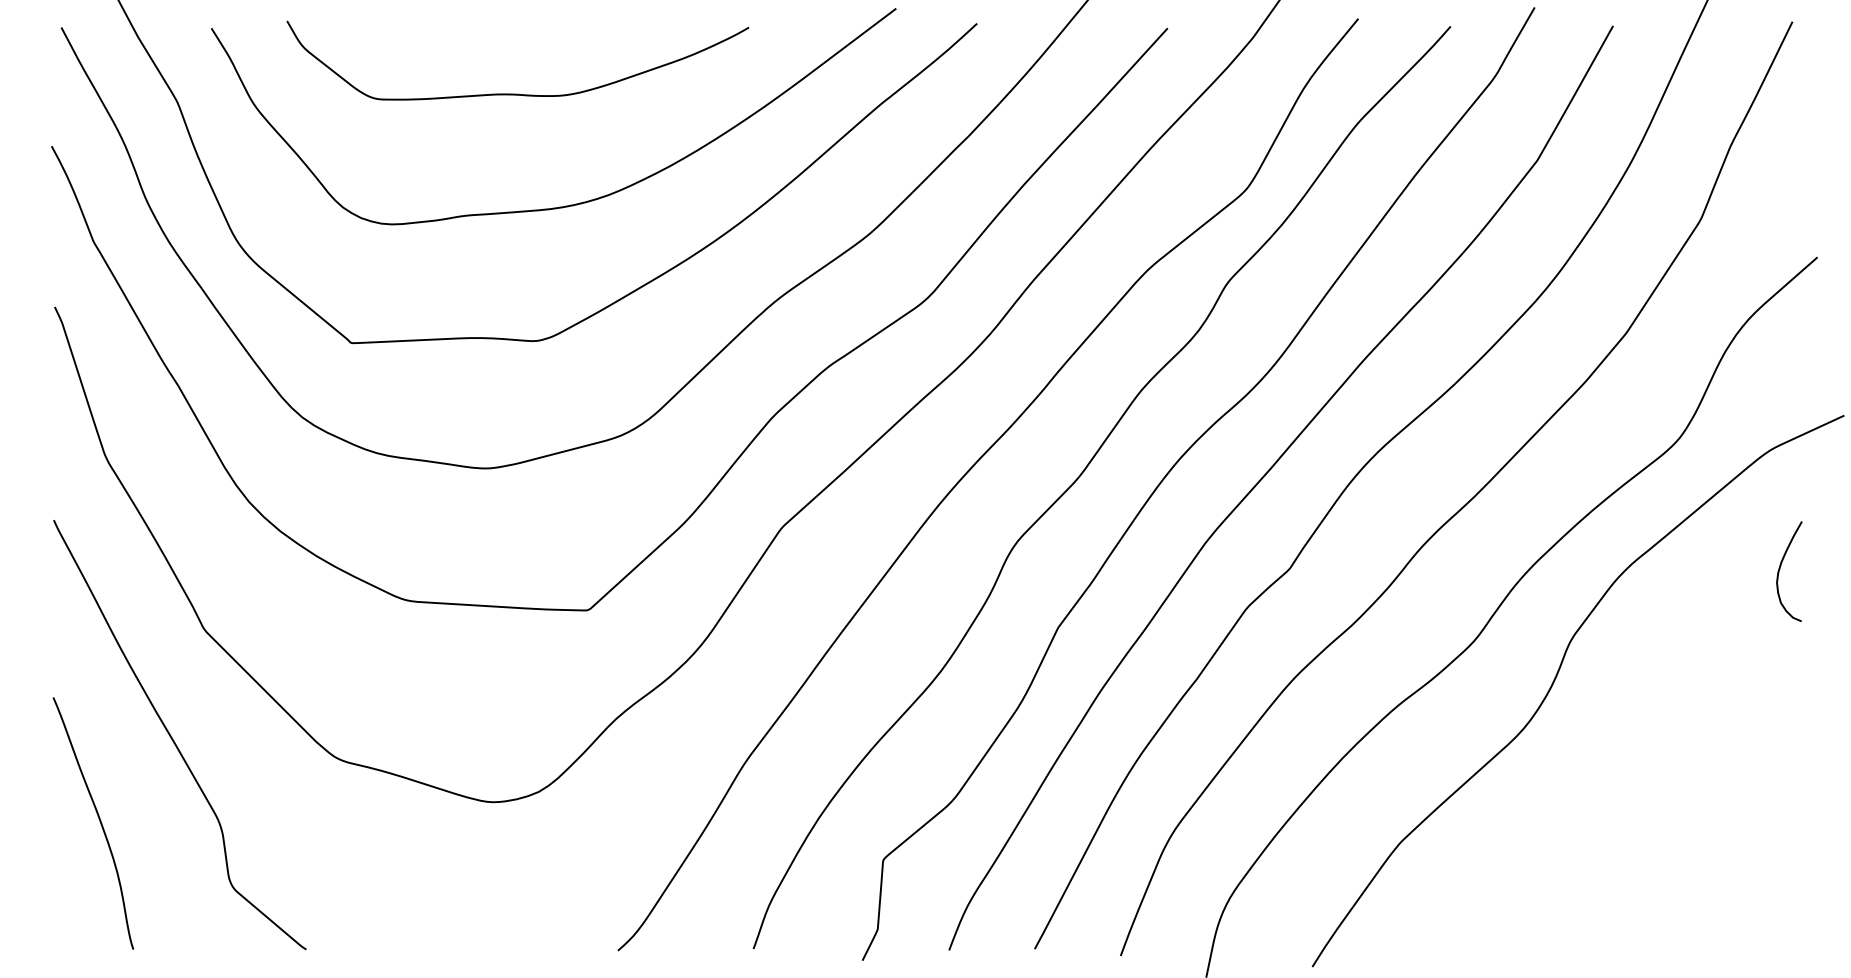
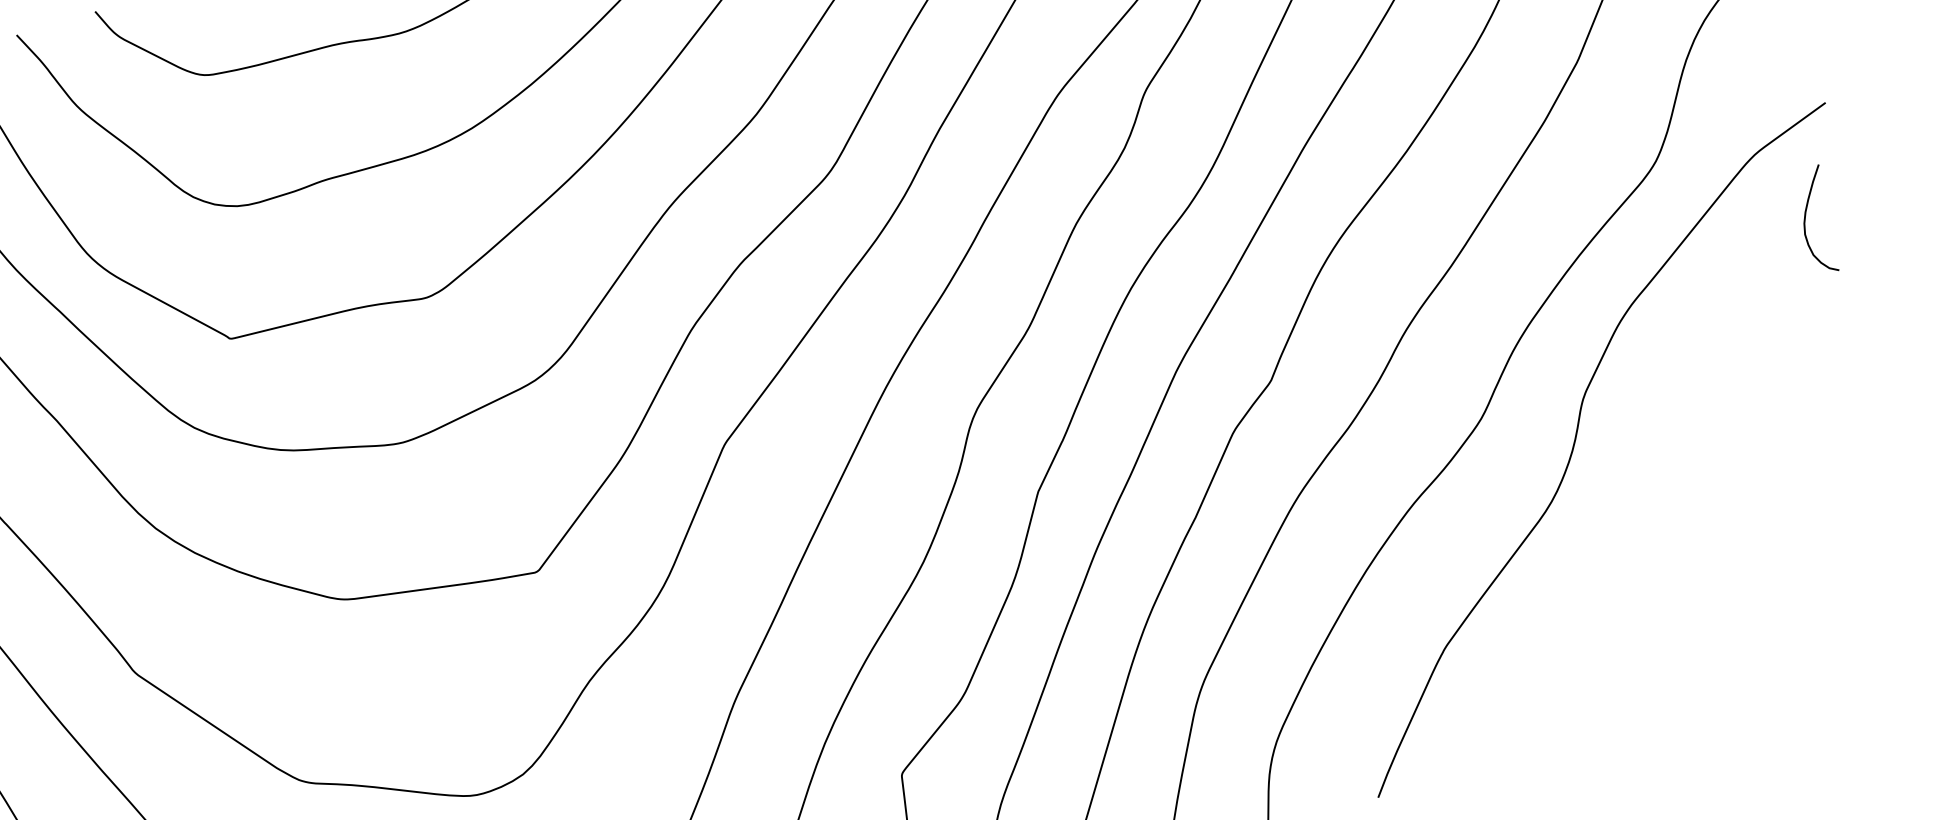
curve: (1780, 569) -> (1806, 219), moved

